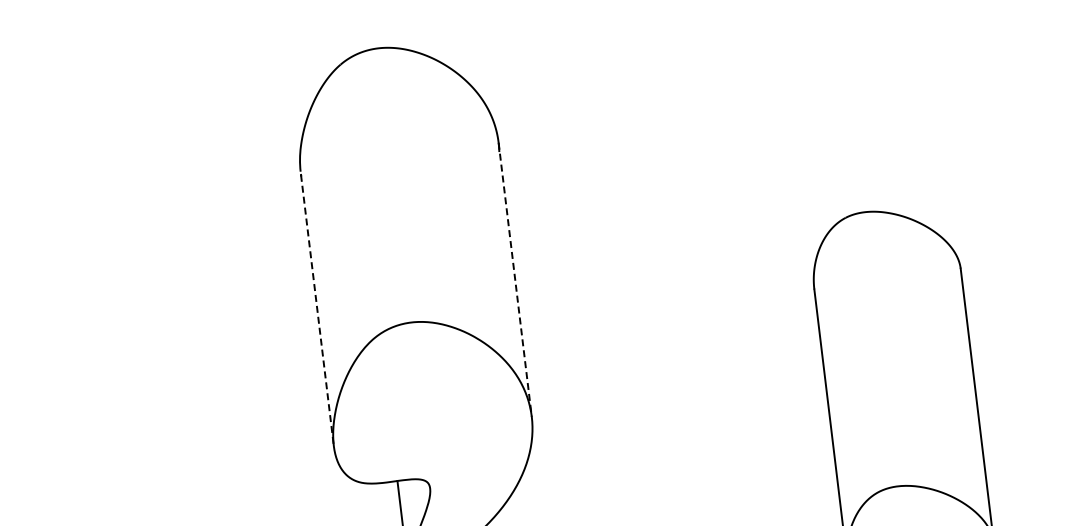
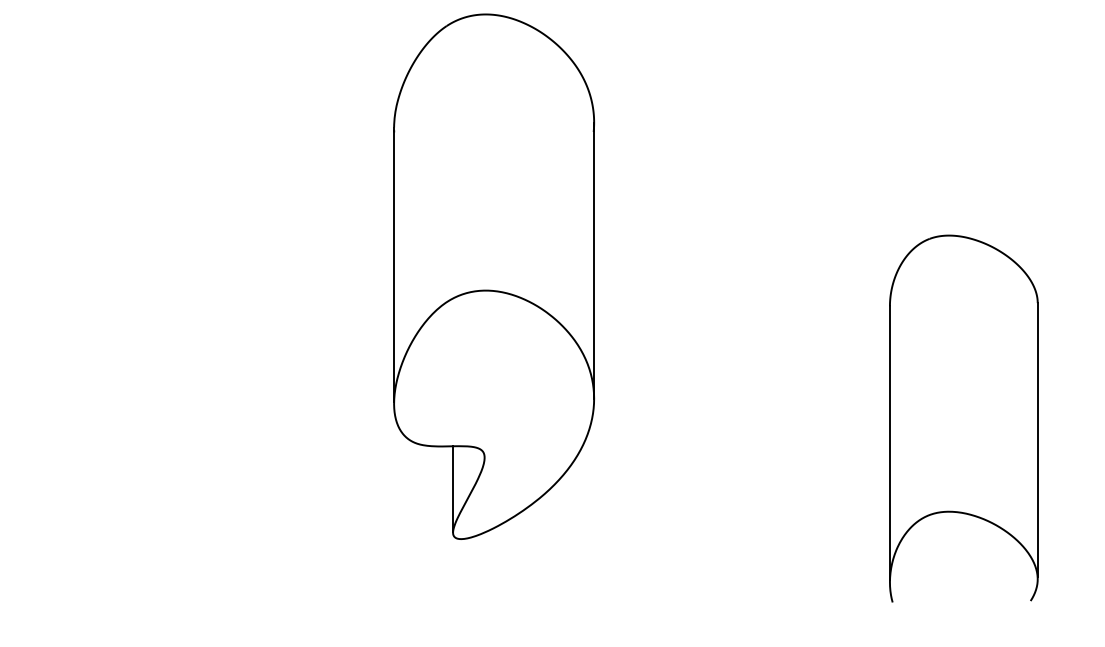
line: (515, 279) -> (594, 260), dashed -> solid
line: (317, 307) -> (394, 264), dashed -> solid

